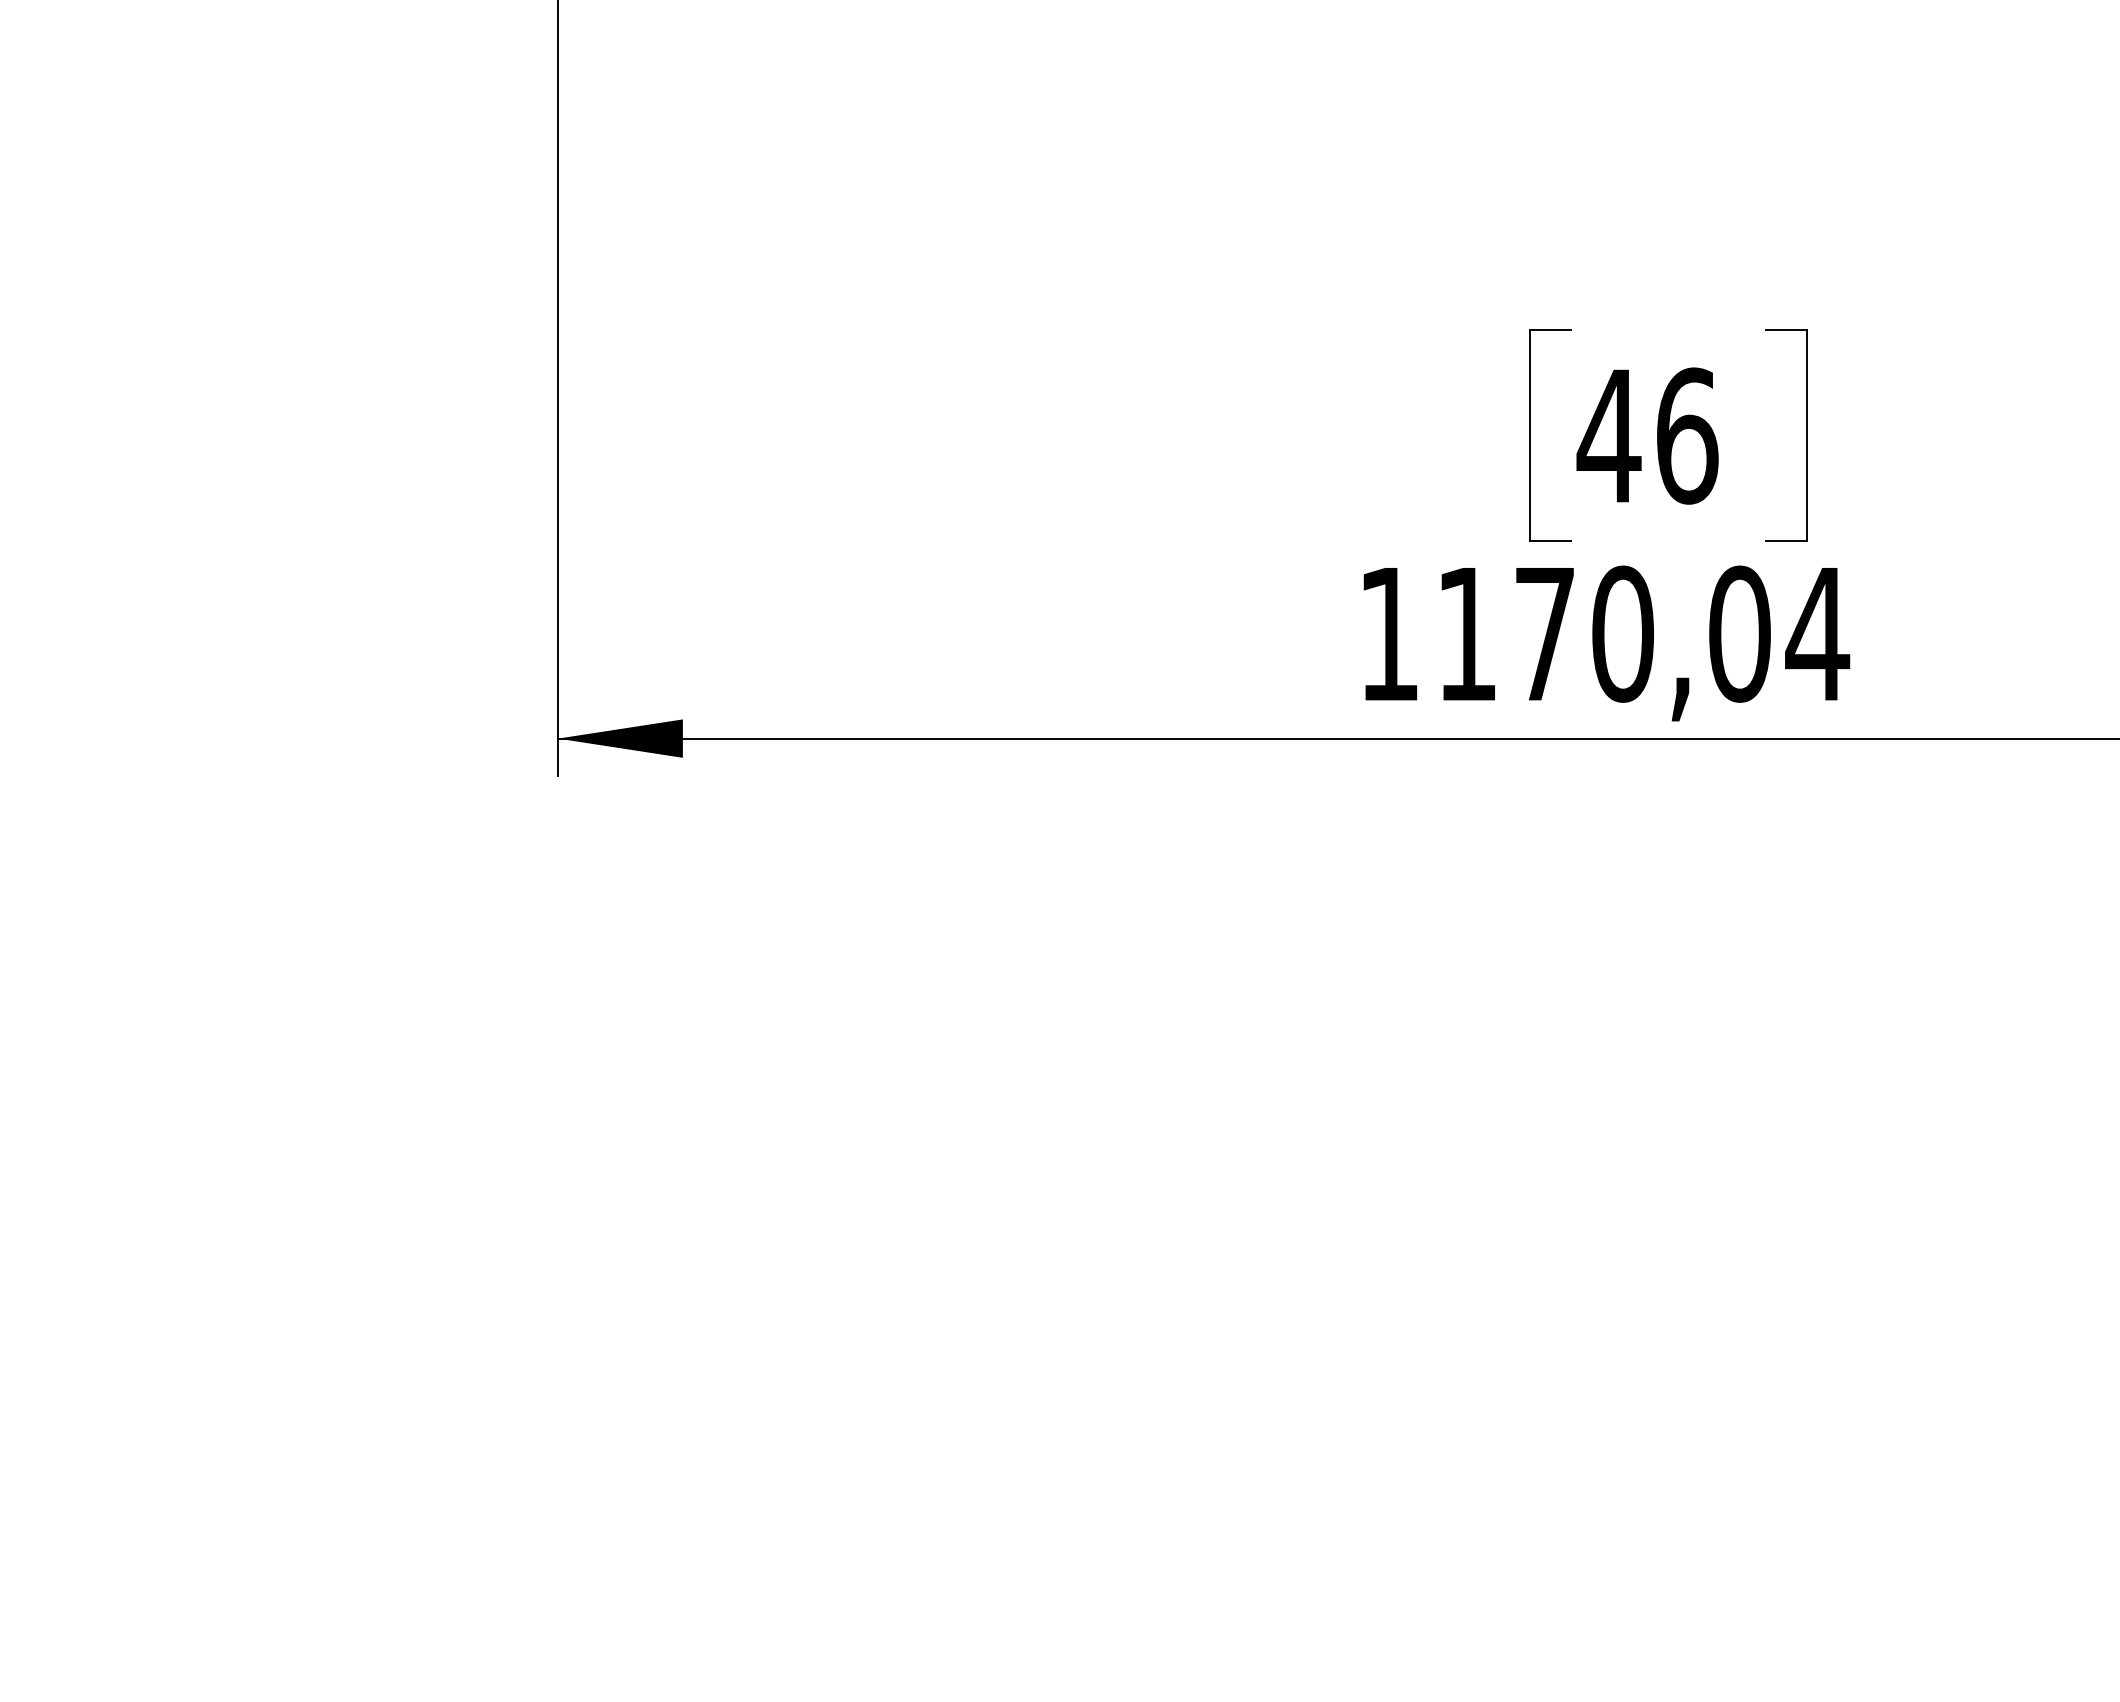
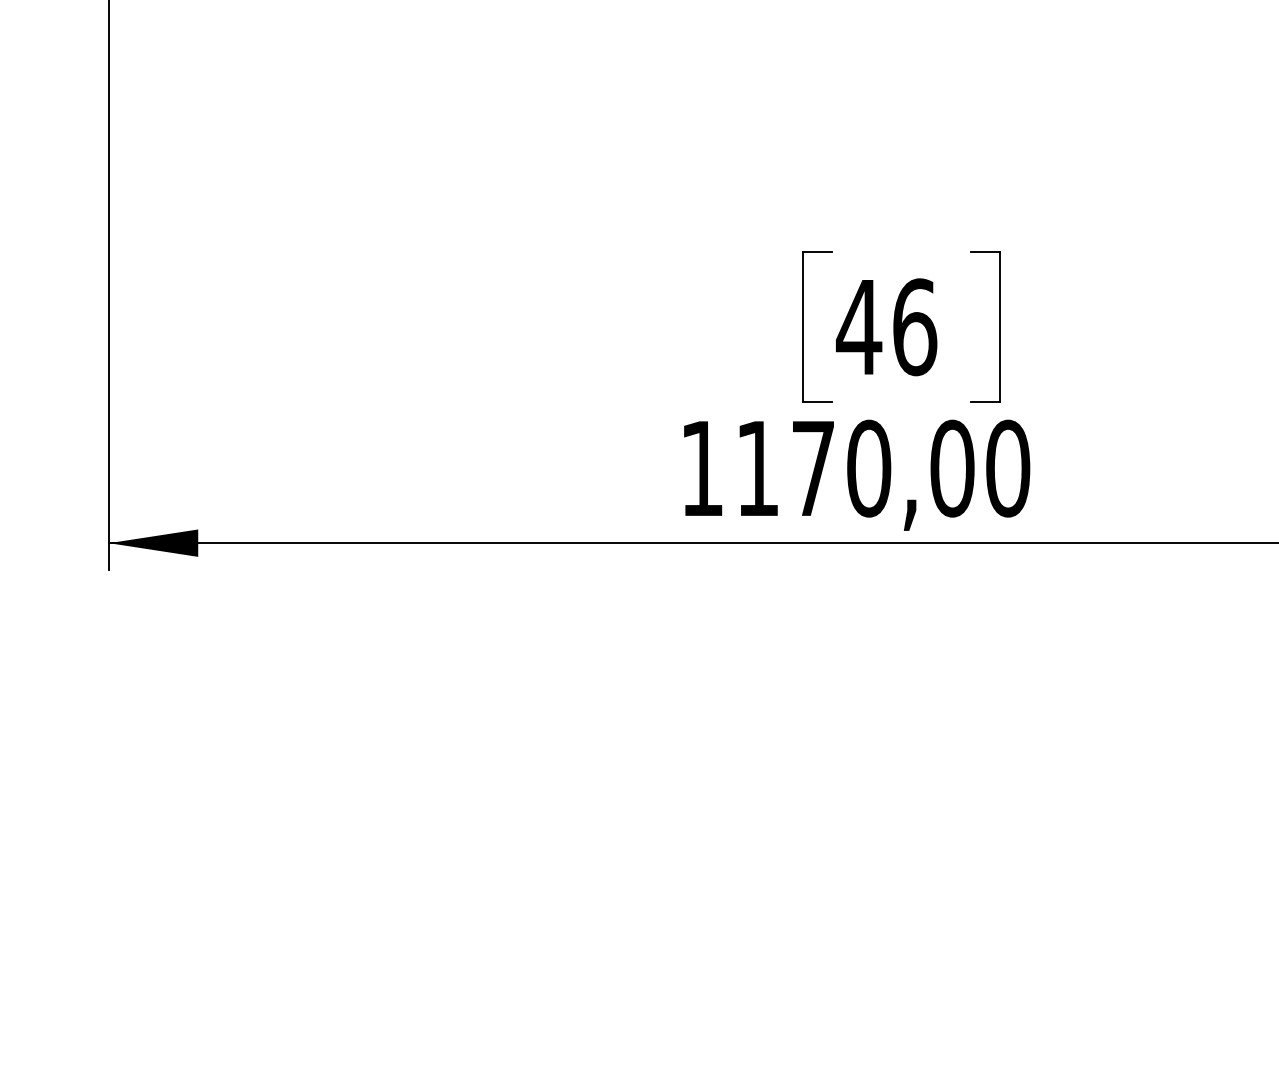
text: (1817, 633) -> (1007, 468), 1170,04 -> 1170,00

